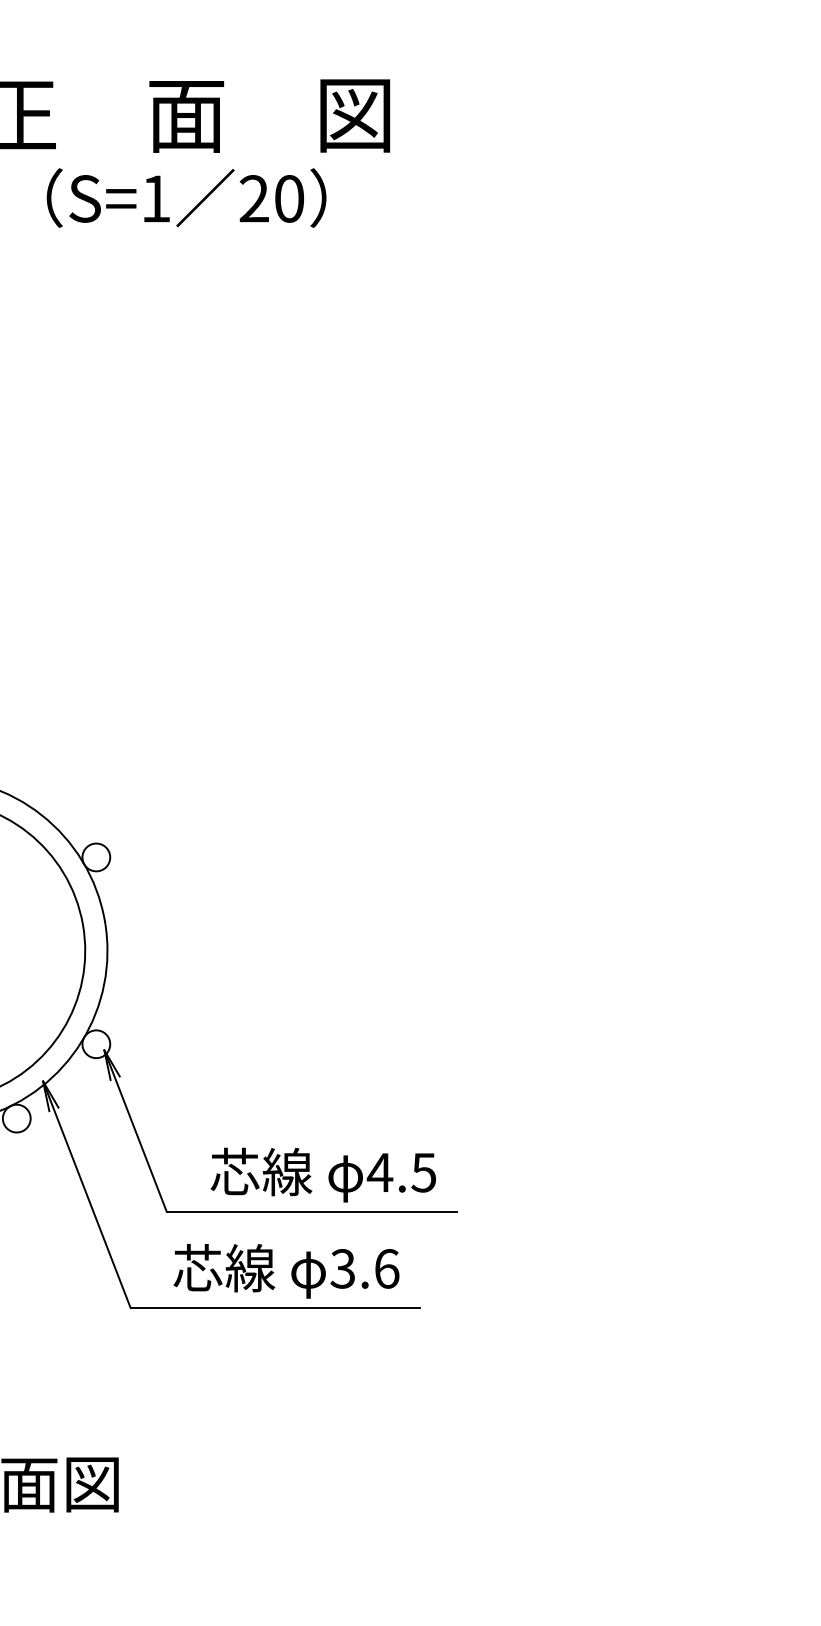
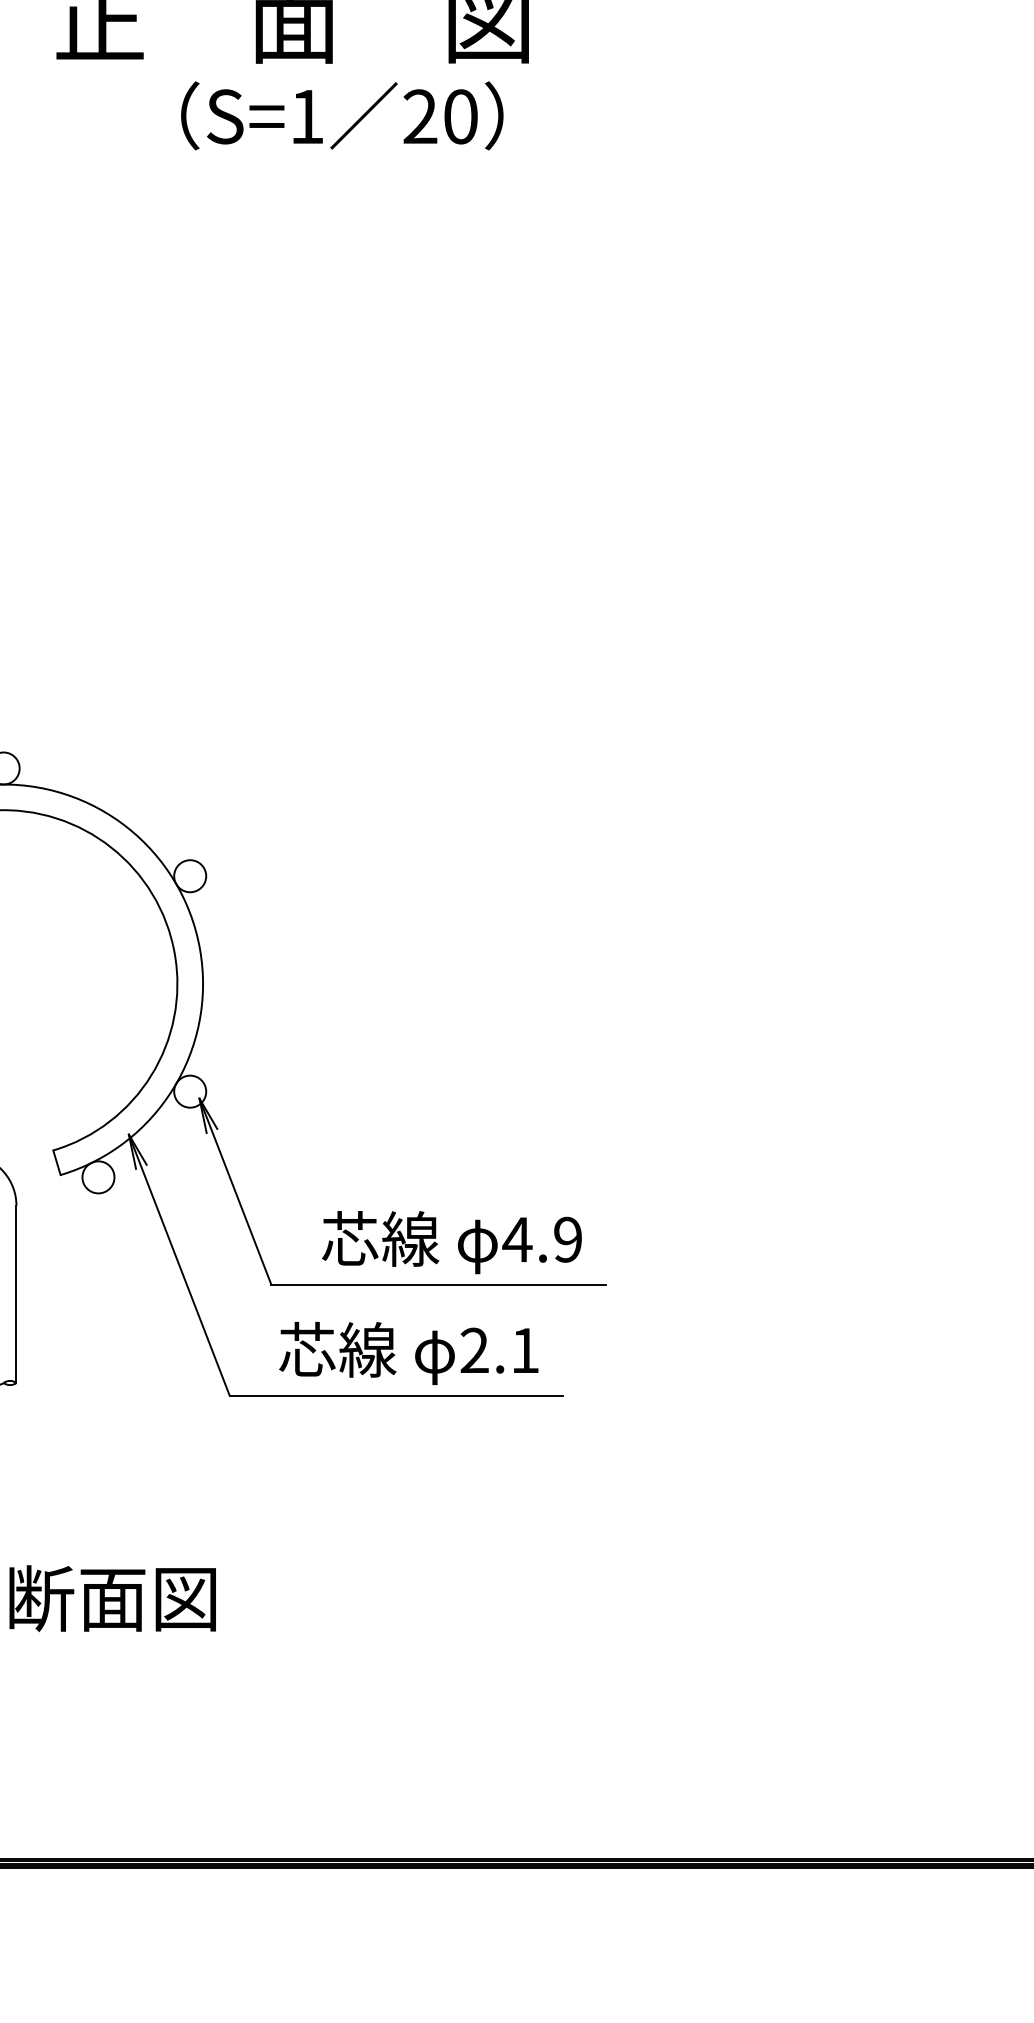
text: (186, 197) -> (342, 115), moved
text: (423, 1172) -> (567, 1239), 4.5 -> 4.9
text: (364, 1268) -> (499, 1350), 3.6 -> 2.1

